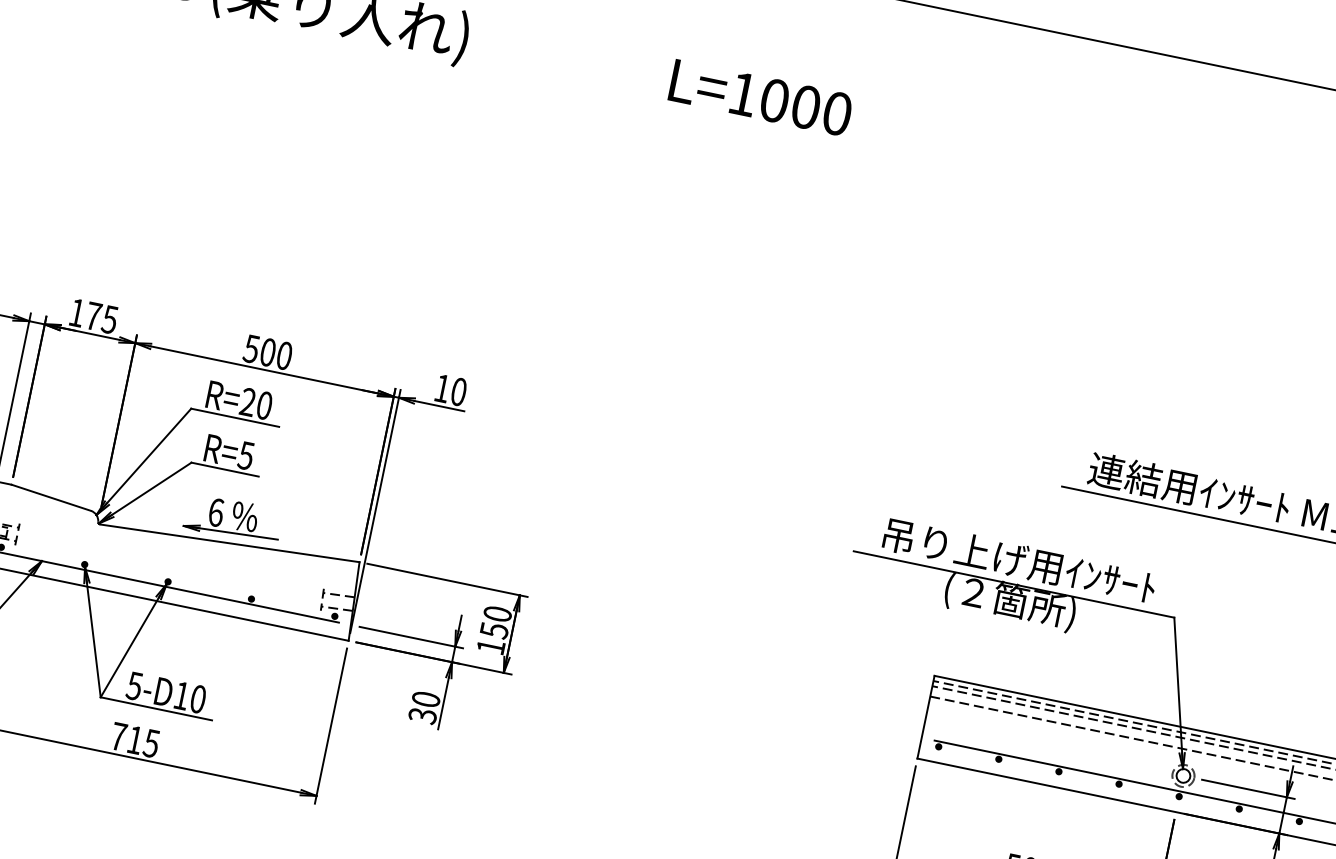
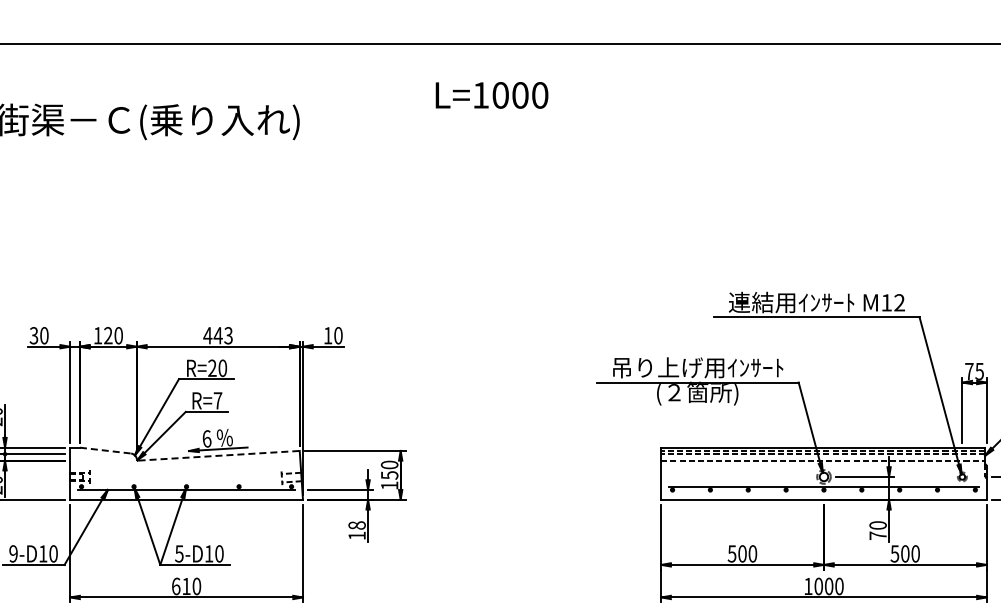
text: (760, 97) -> (491, 95), moved
text: (101, 317) -> (113, 335), 175 -> 120
text: (266, 351) -> (217, 335), 500 -> 443
text: (245, 455) -> (217, 400), R=5 -> R=7
line: (51, 497) -> (105, 450), solid -> dashed
line: (230, 543) -> (219, 455), solid -> dashed
text: (423, 707) -> (356, 530), 30 -> 18
text: (135, 740) -> (186, 586), 715 -> 610

